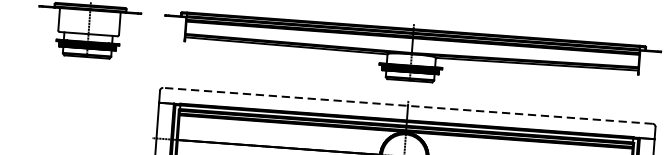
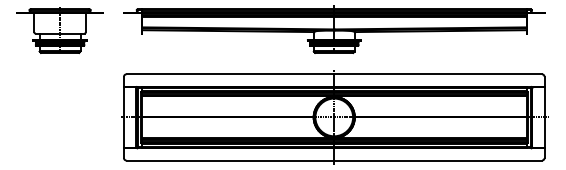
line: (408, 106) -> (334, 74), dashed -> solid

